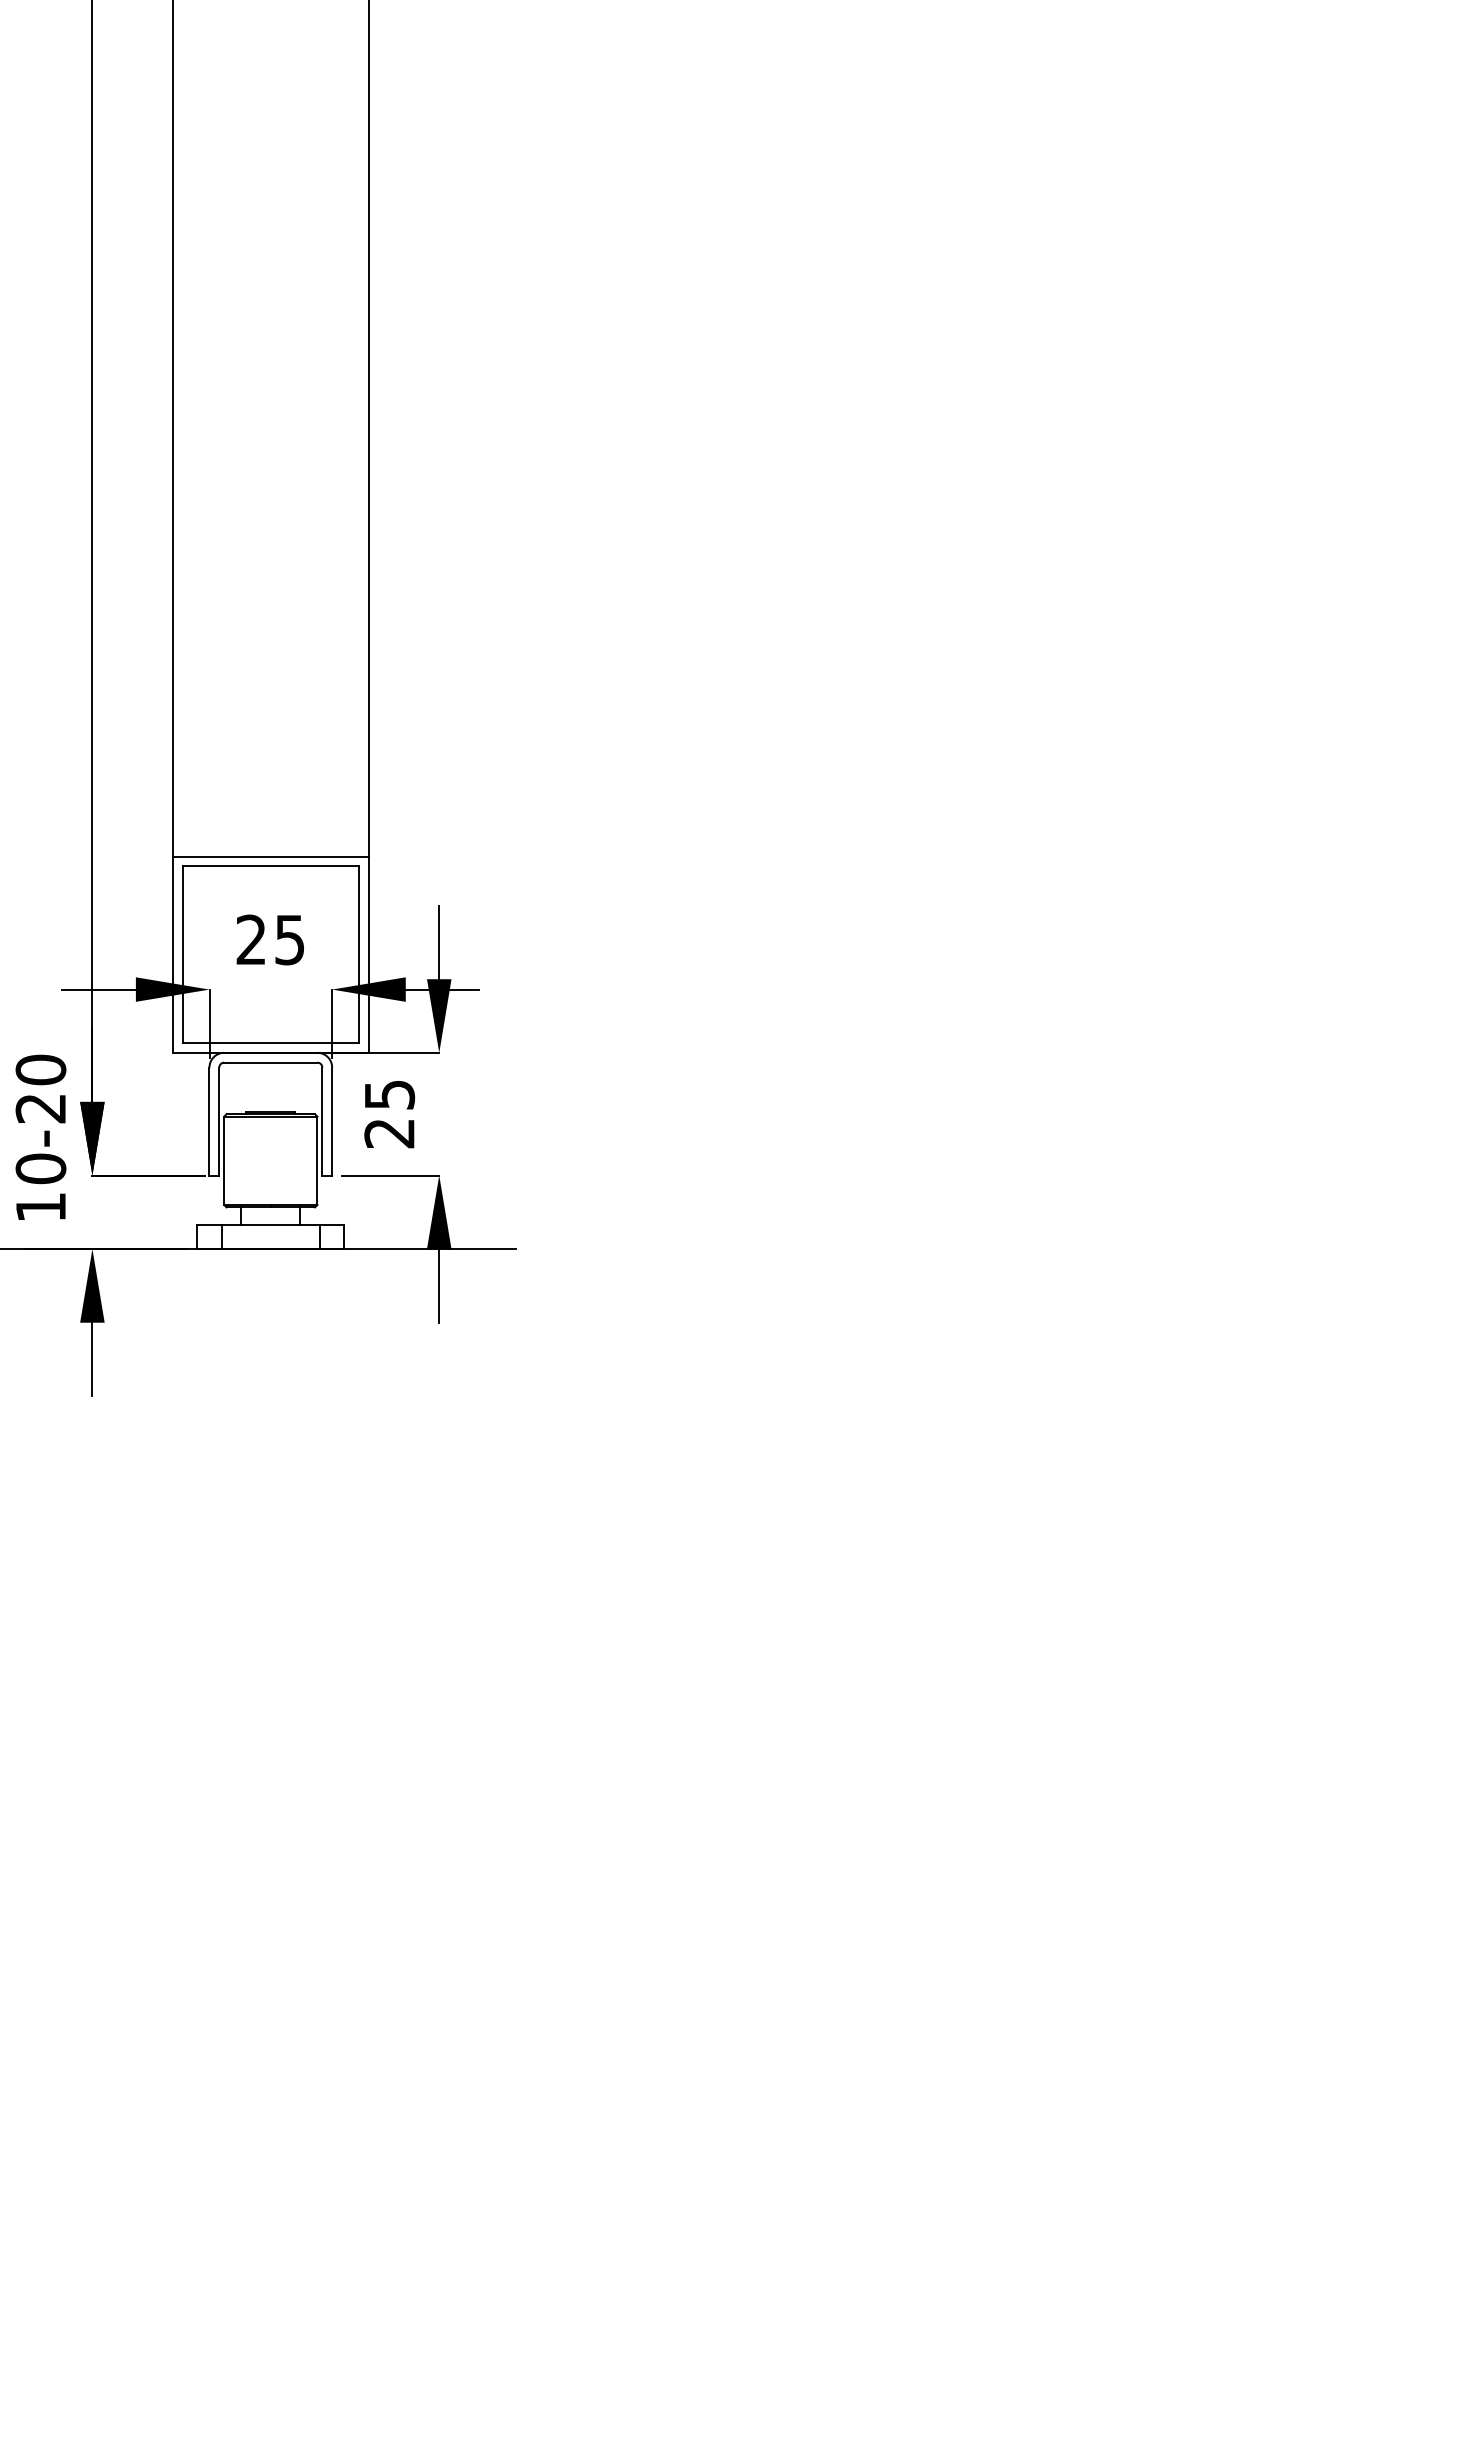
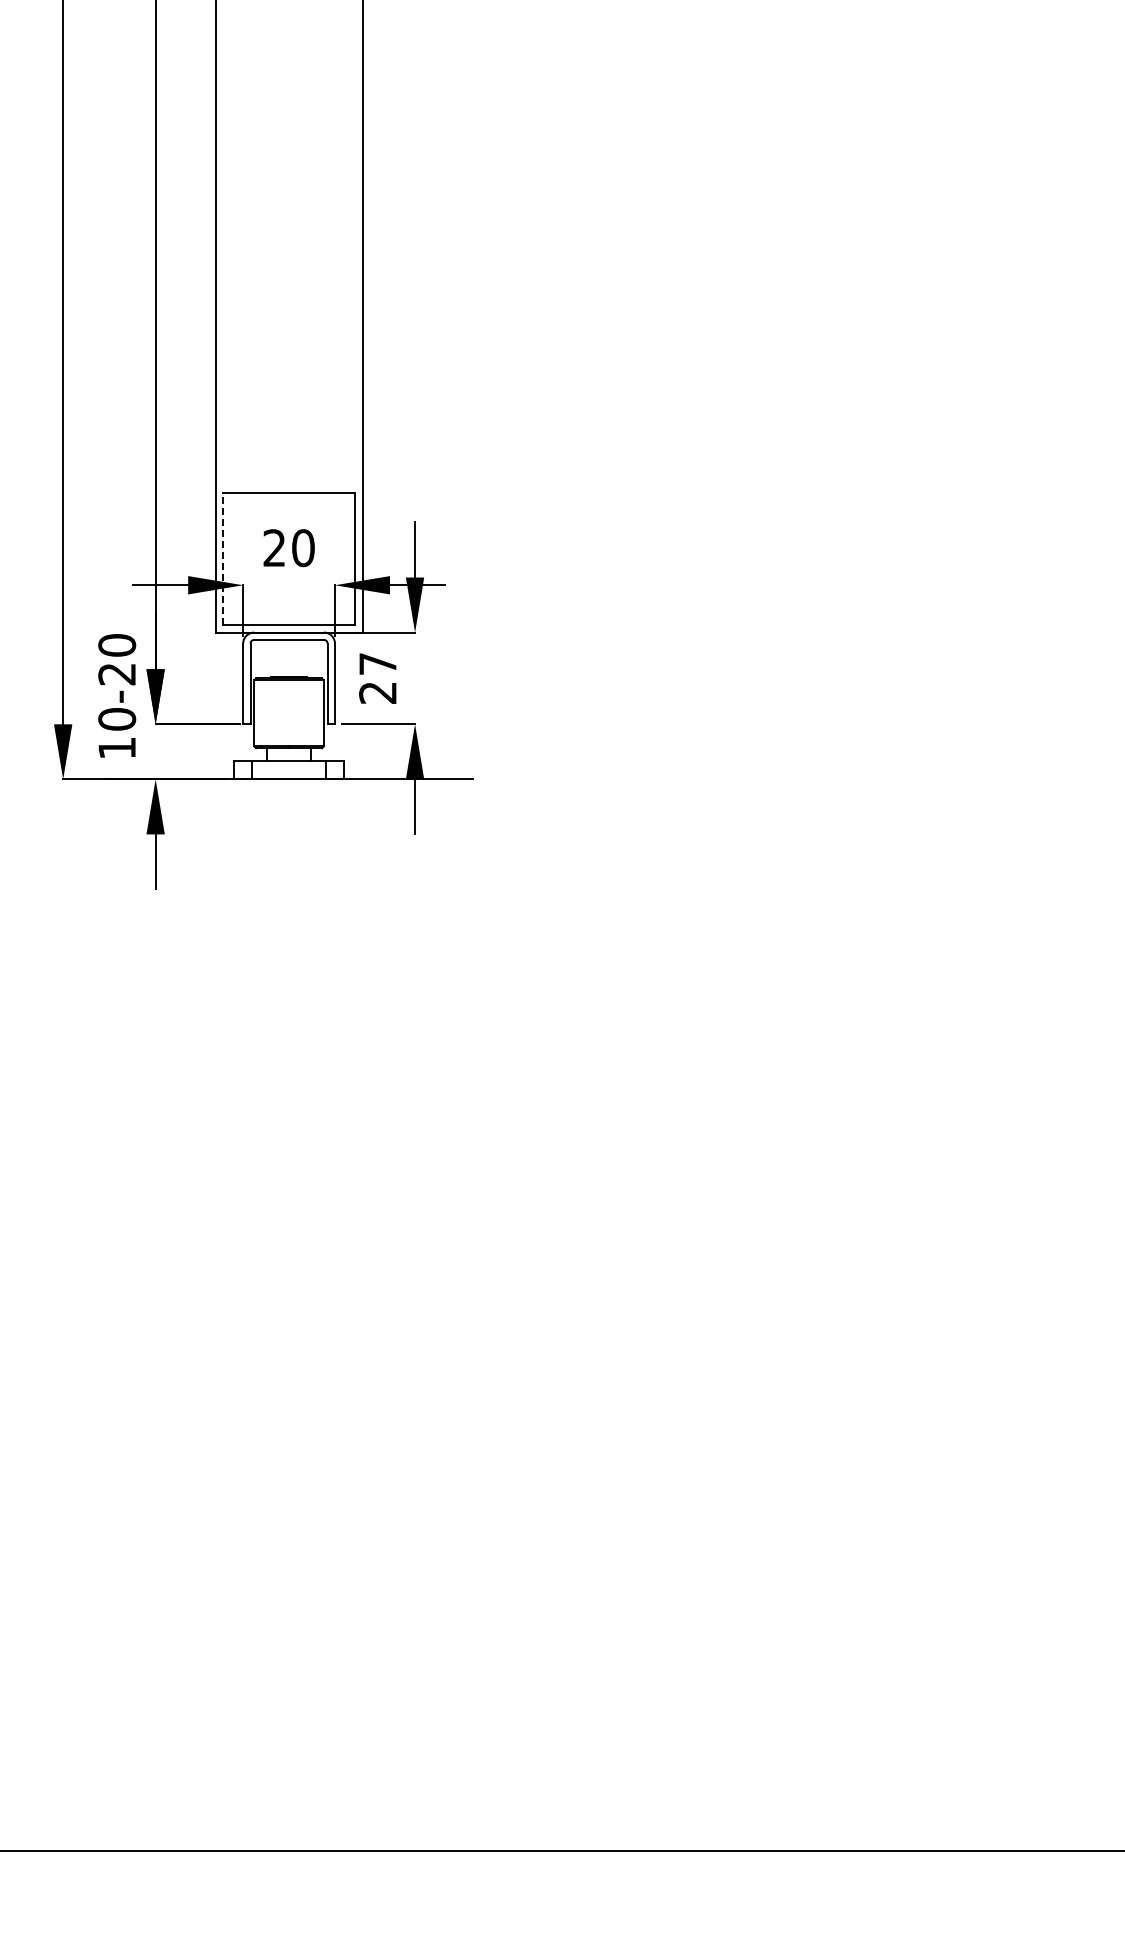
line: (270, 856) -> (288, 485), removed
text: (290, 940) -> (303, 548), 25 -> 20
line: (183, 953) -> (223, 558), solid -> dashed
text: (389, 1094) -> (377, 663), 25 -> 27

